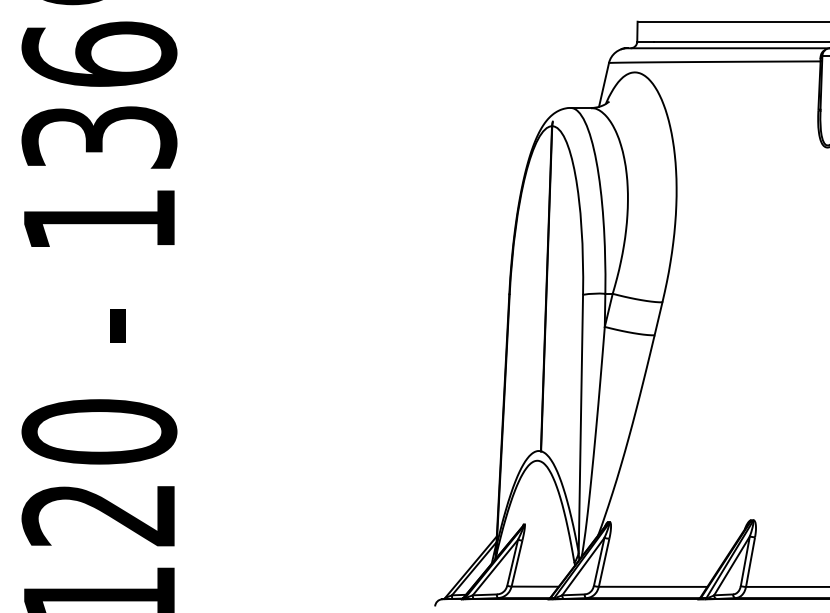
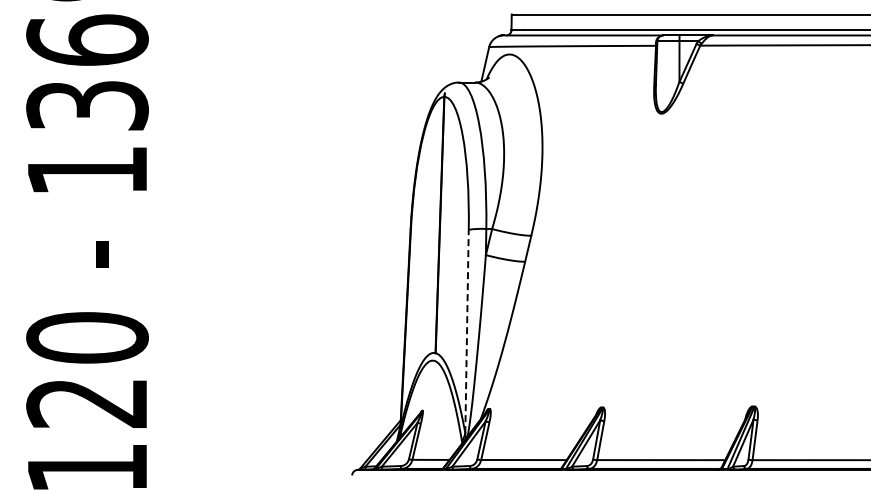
line: (581, 423) -> (467, 331), solid -> dashed

